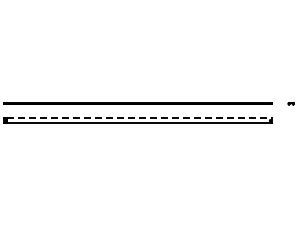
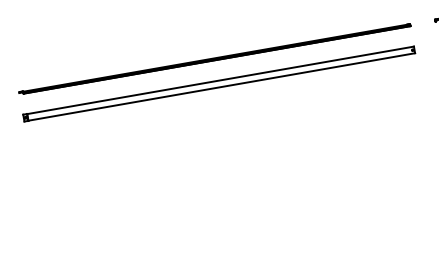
line: (139, 118) -> (220, 80), dashed -> solid

